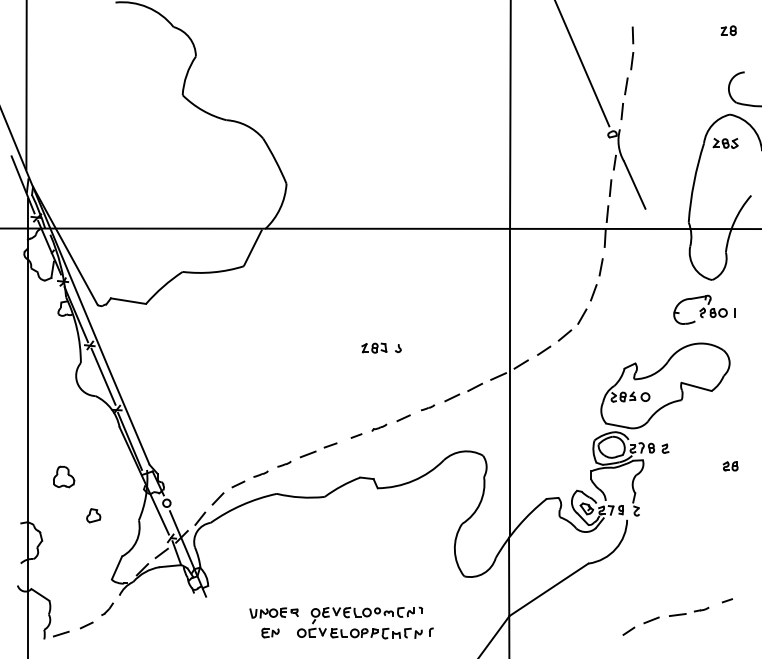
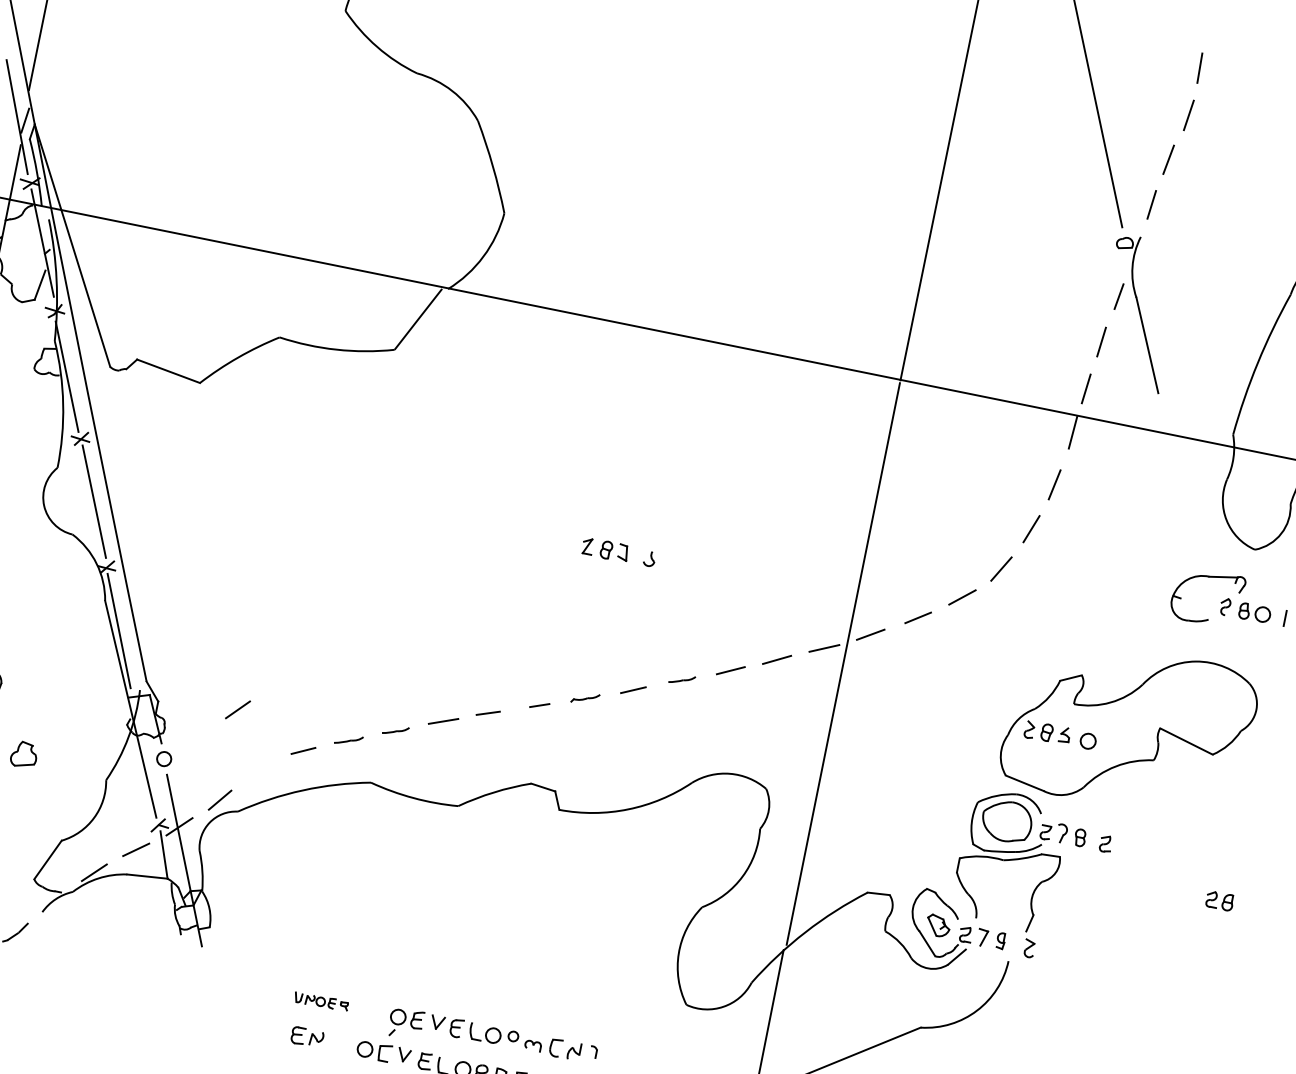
line: (217, 498) -> (237, 708), moved
part: (273, 612) -> (320, 1000), size x0.6

